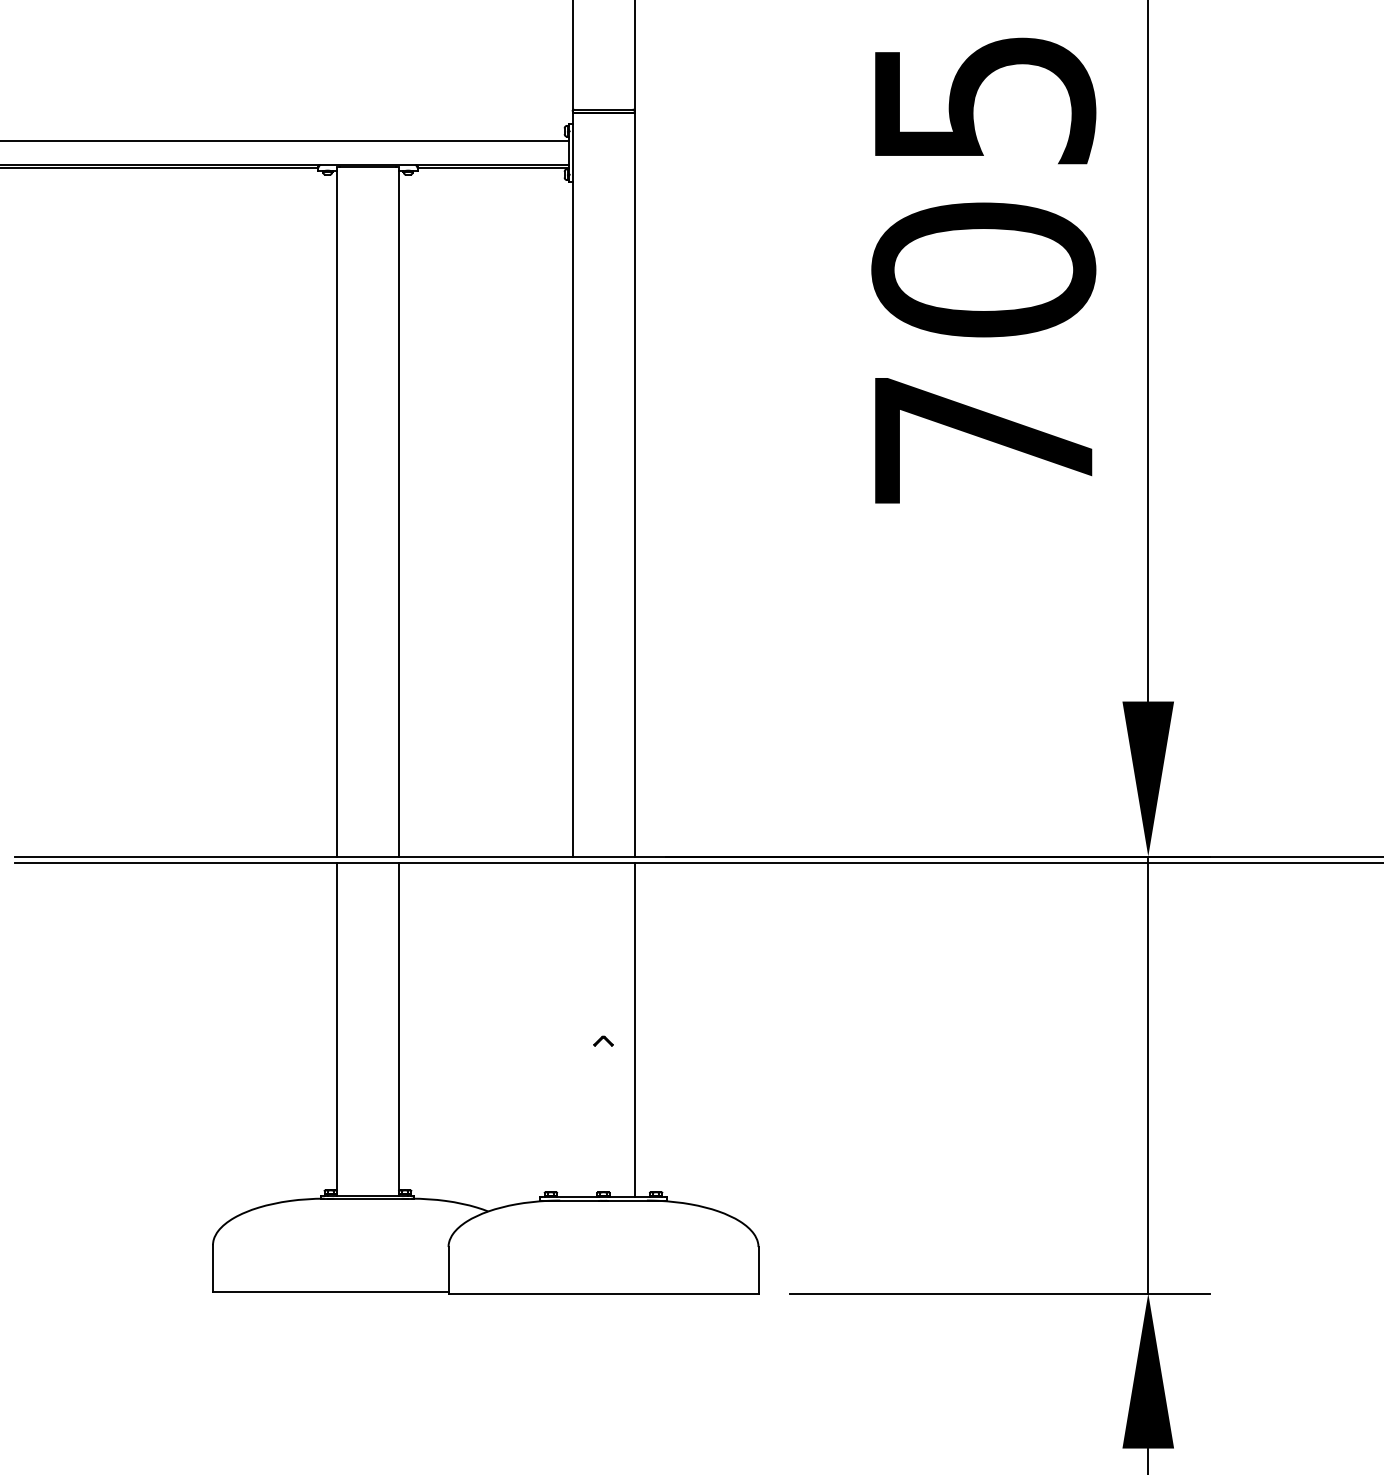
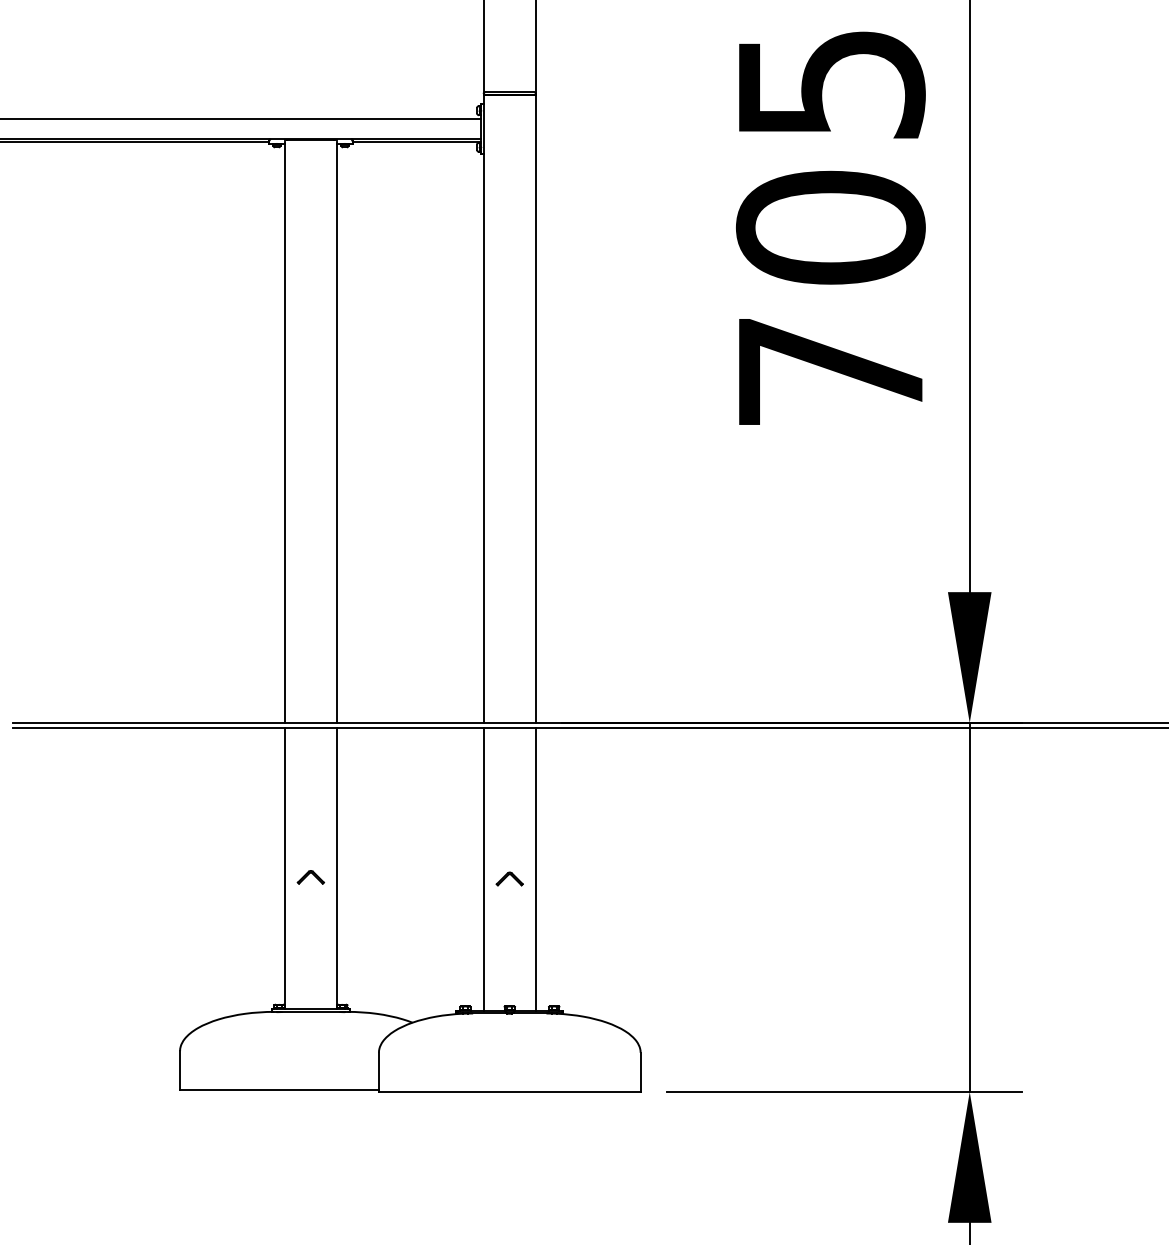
line: (572, 1029) -> (483, 869), added
part: (367, 1038) -> (310, 876), added
part: (603, 1040) -> (509, 878), size x1.67

